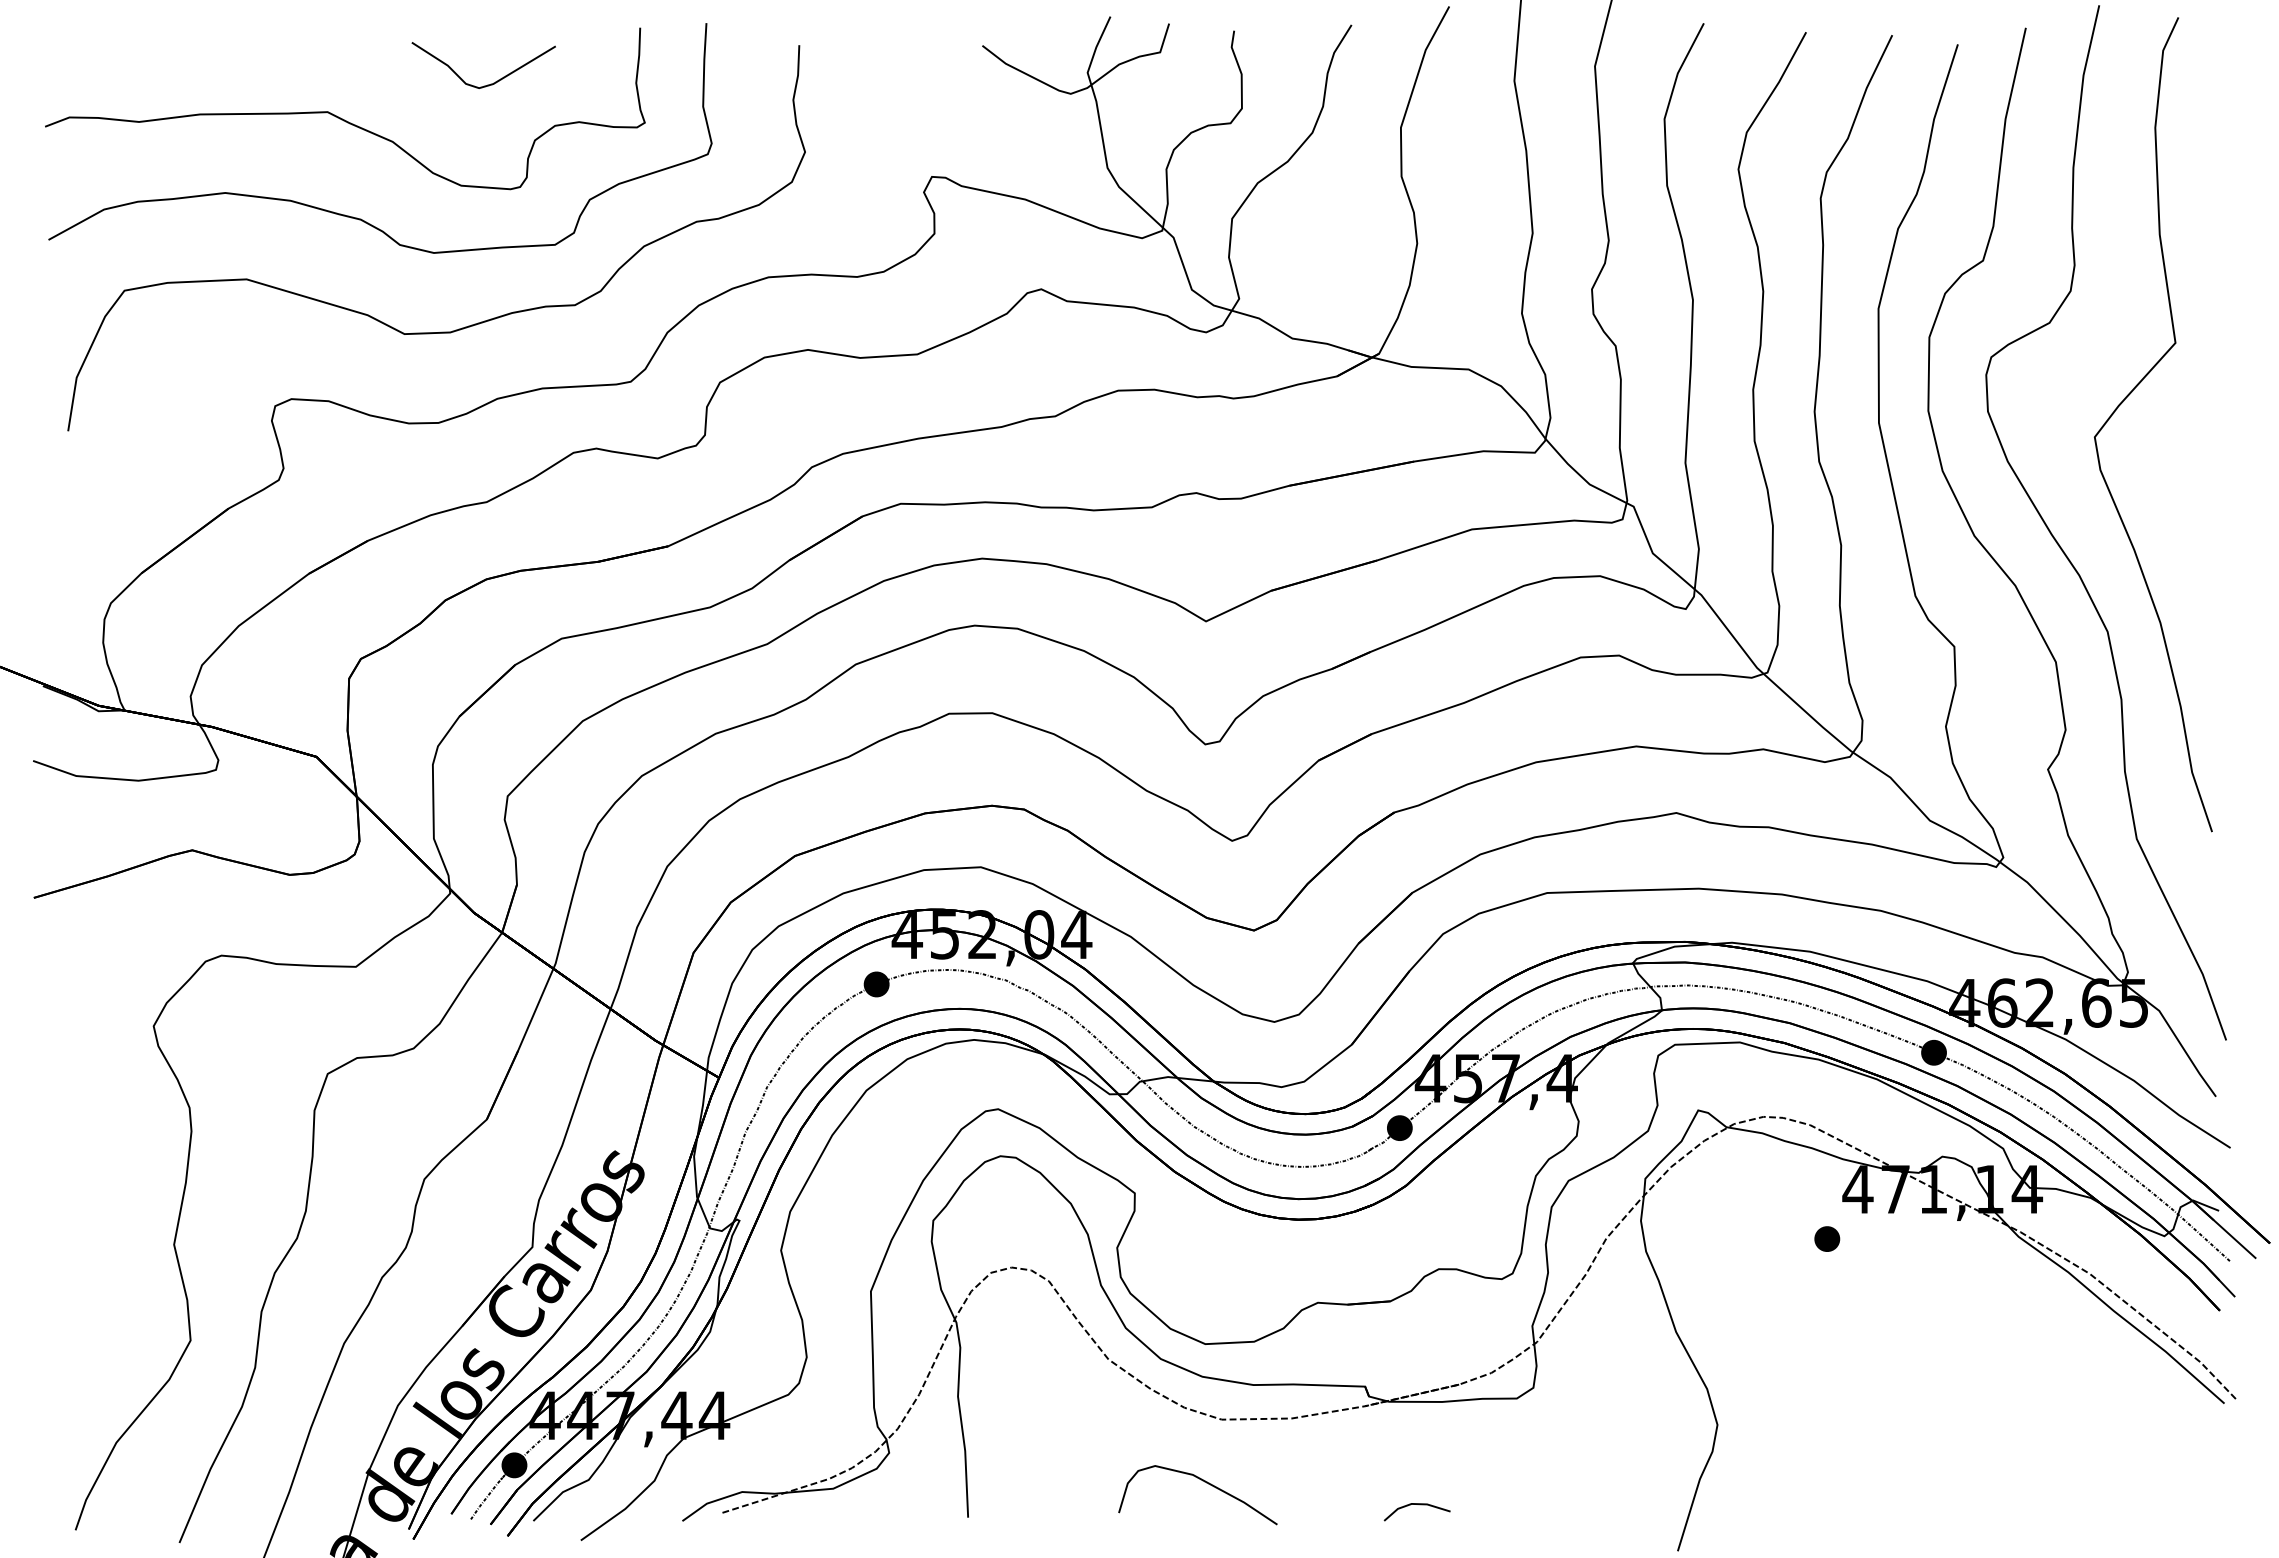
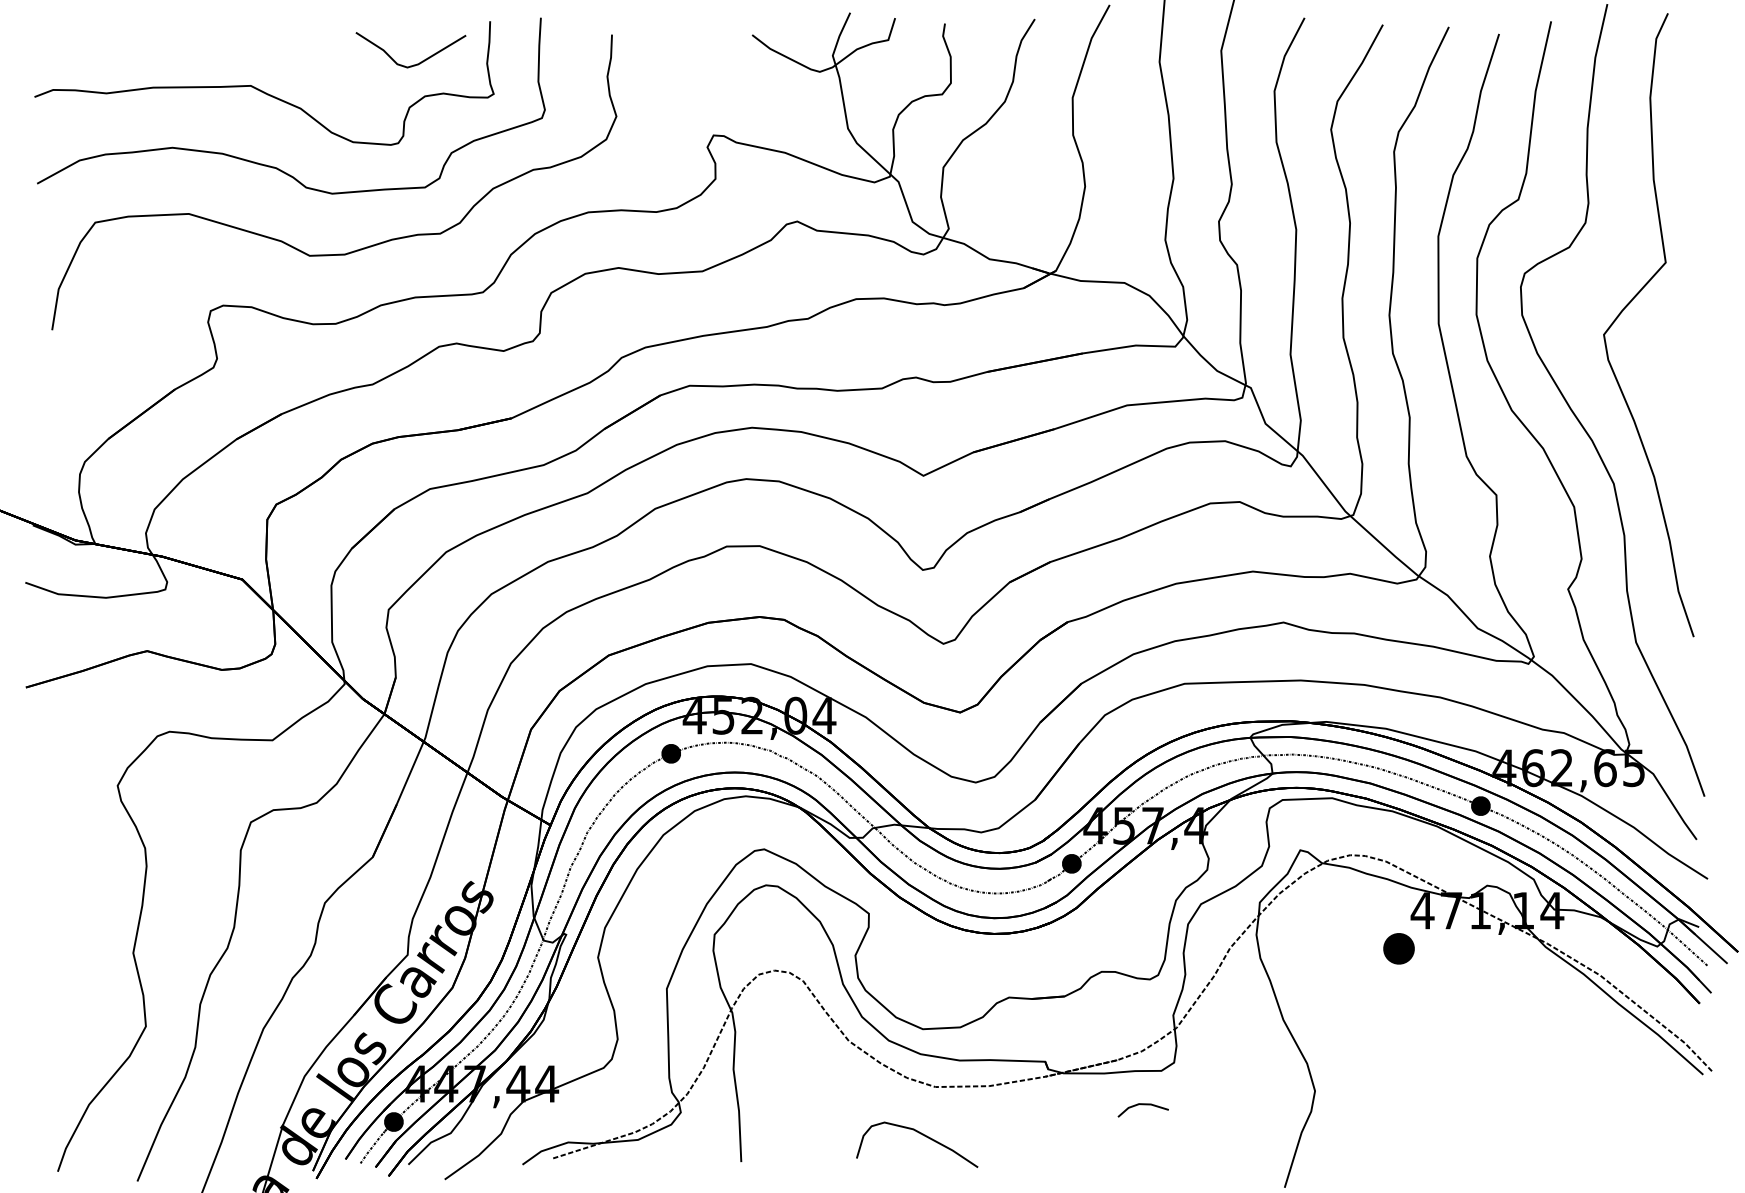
curve: (490, 83) -> (416, 63), moved
part: (1827, 1238) -> (1399, 948), size x1.6
line: (1419, 1505) -> (1145, 1105), moved

